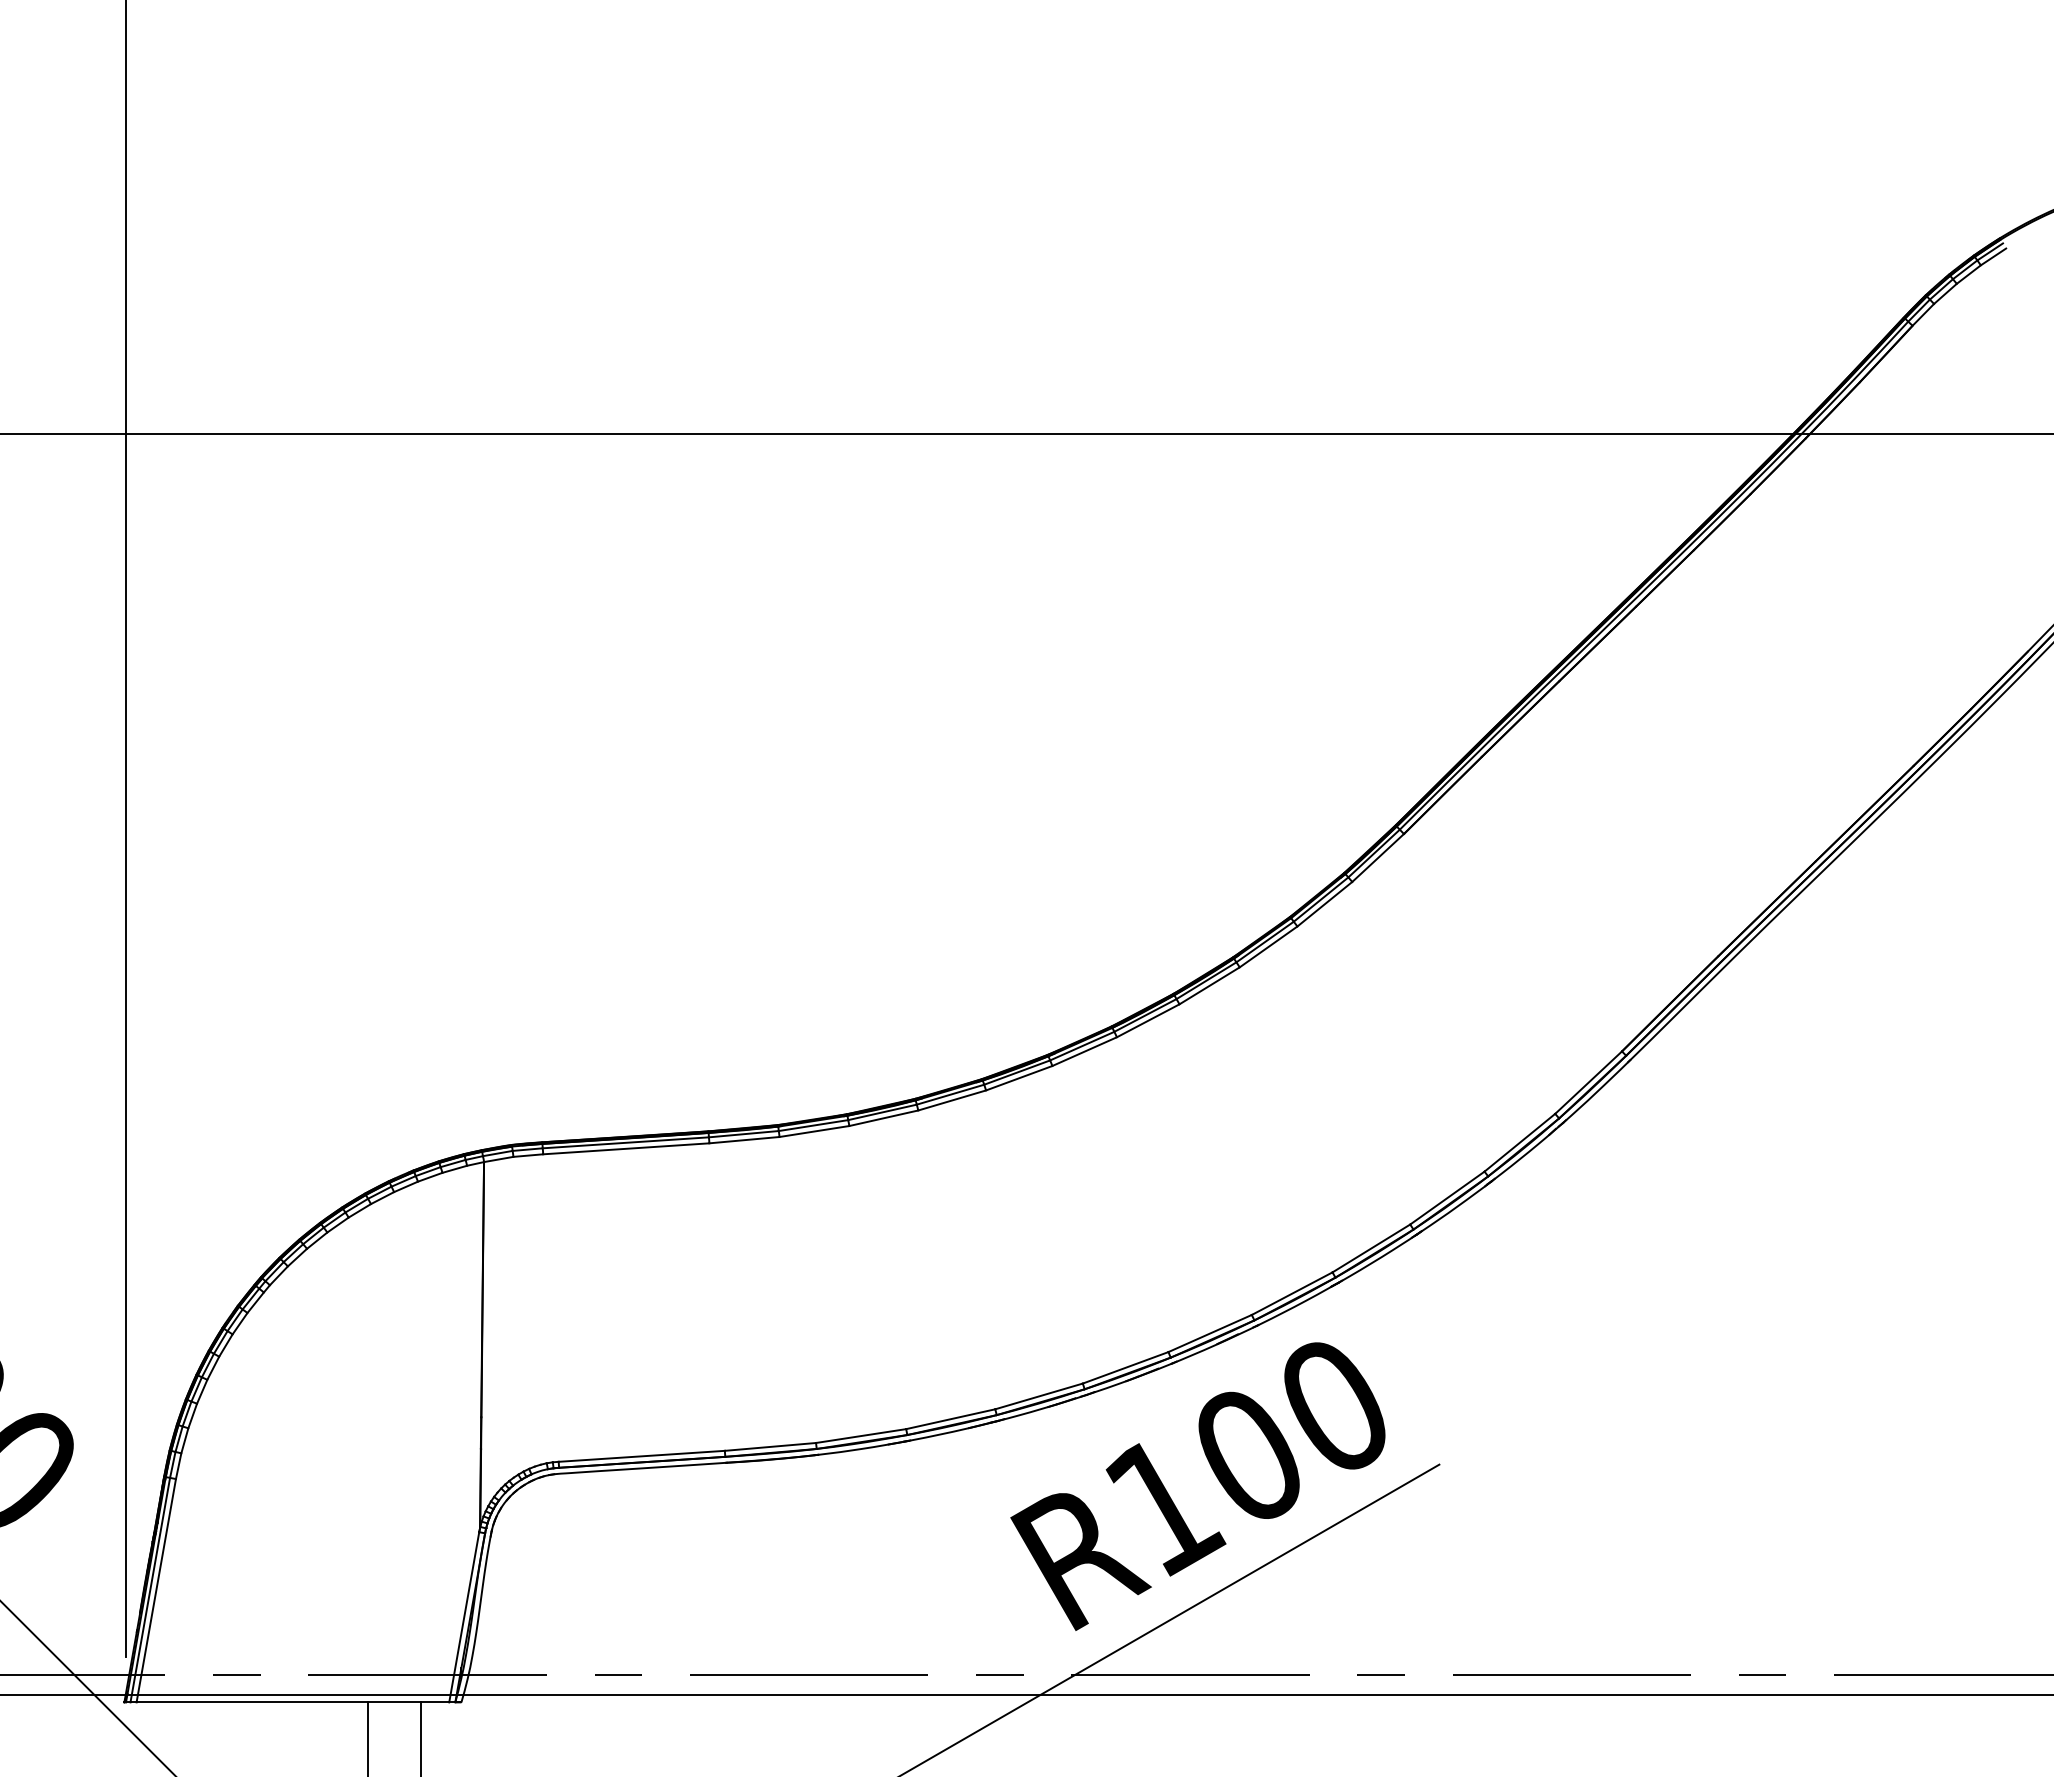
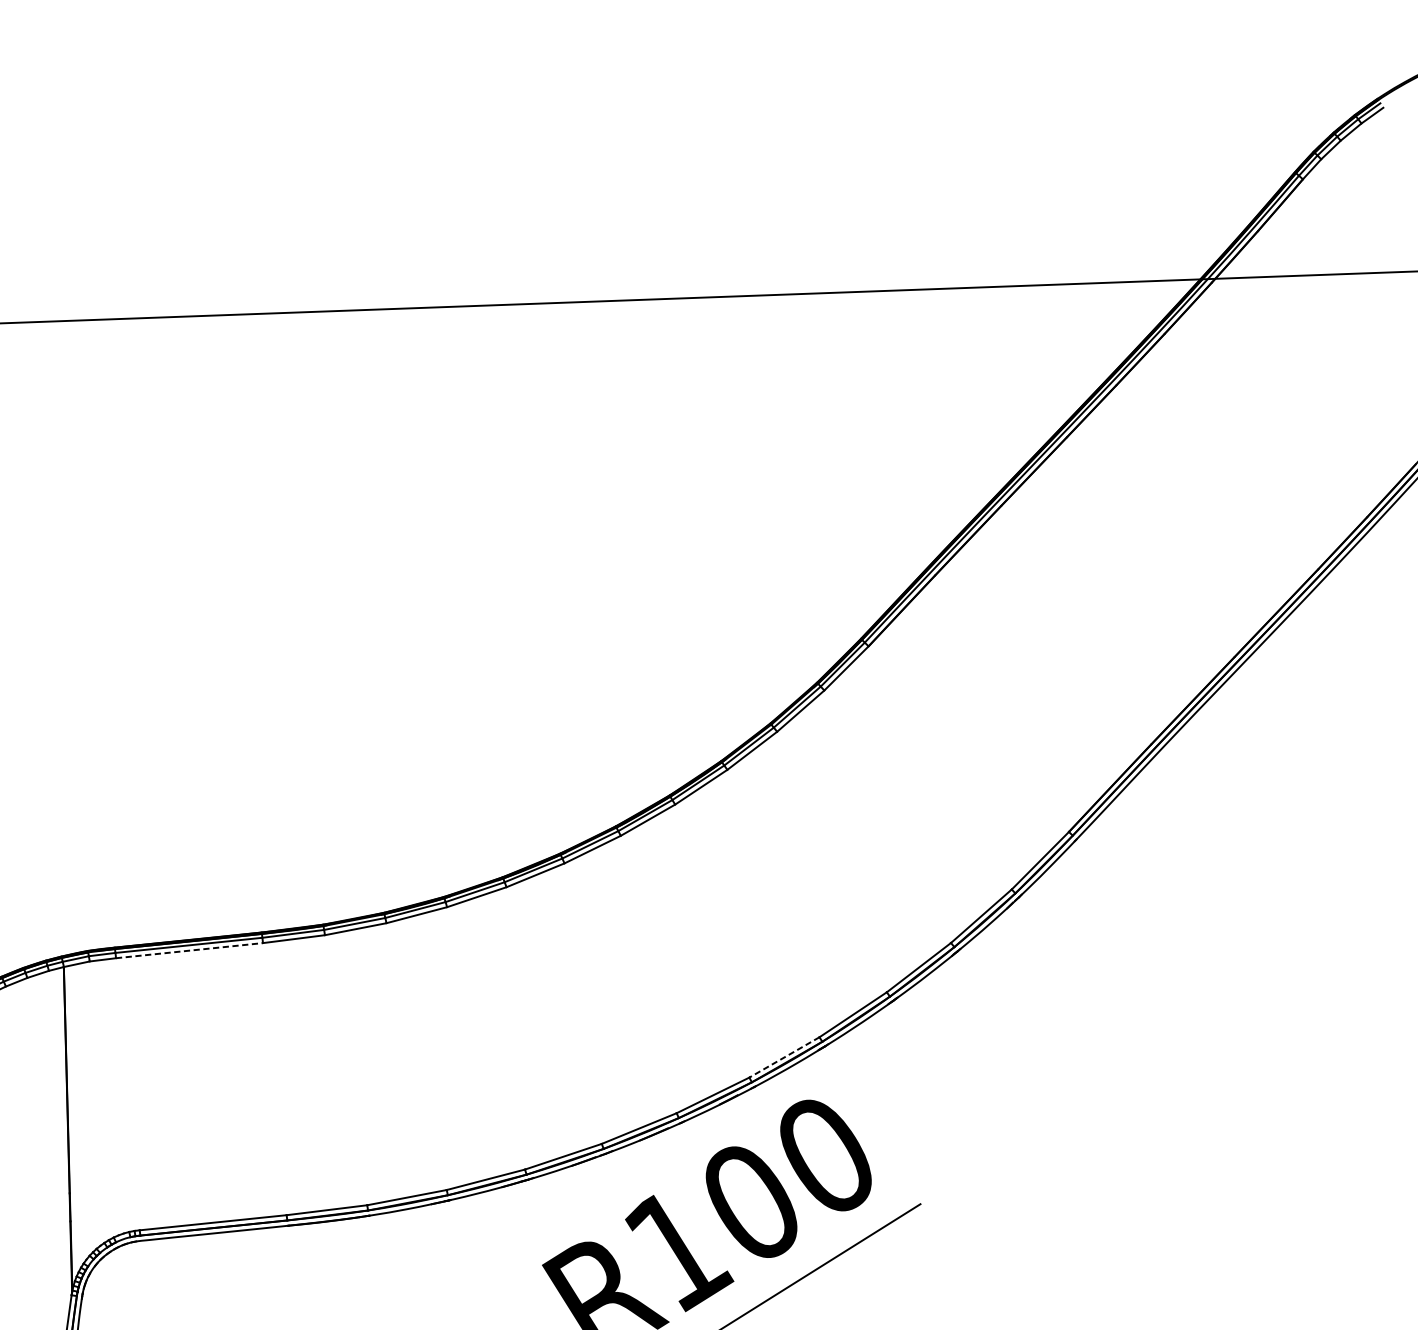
line: (626, 1148) -> (189, 950), solid -> dashed
line: (1292, 1293) -> (784, 1057), solid -> dashed

